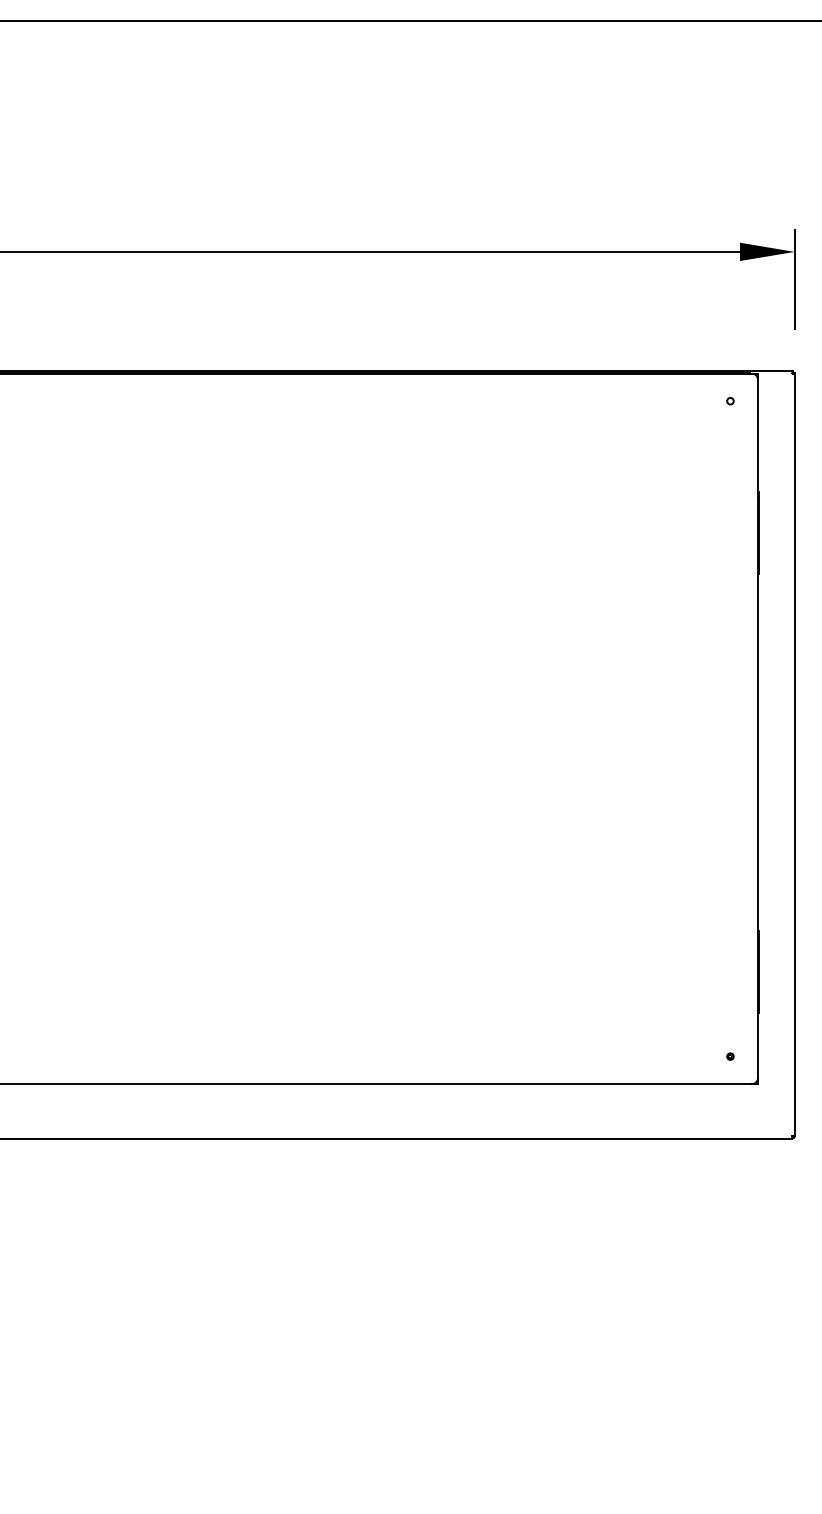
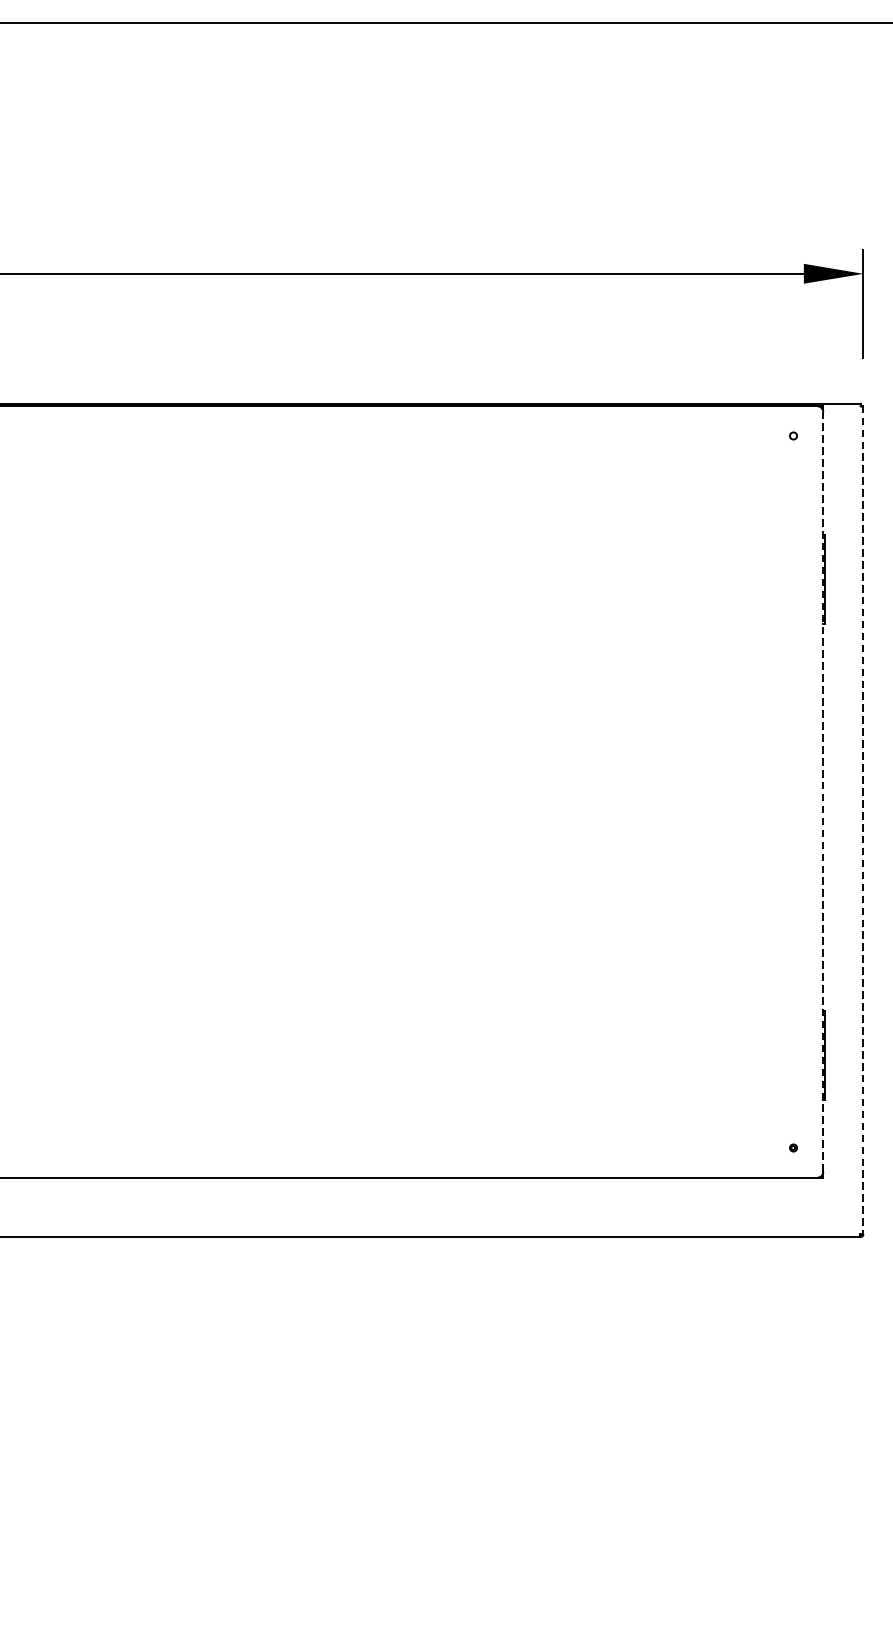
line: (757, 728) -> (822, 791), solid -> dashed
line: (794, 755) -> (863, 820), solid -> dashed

